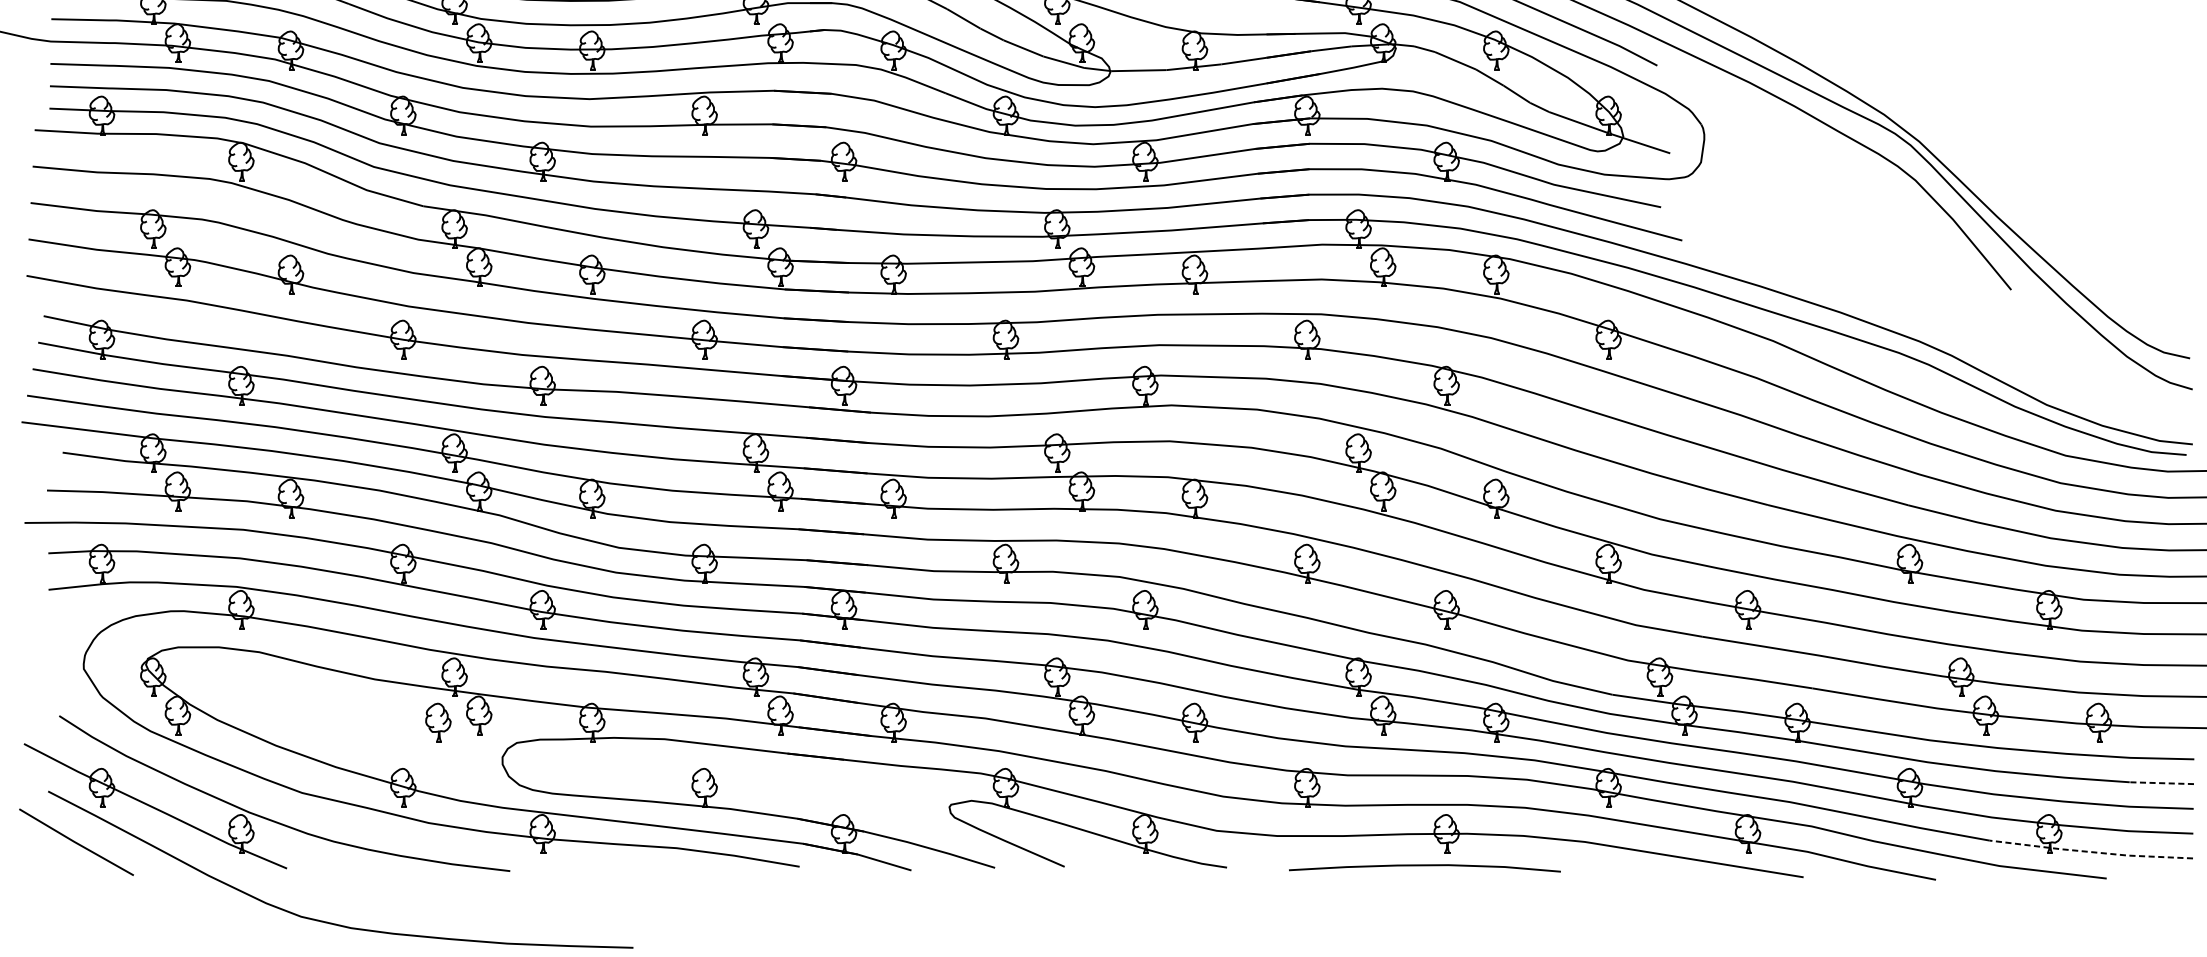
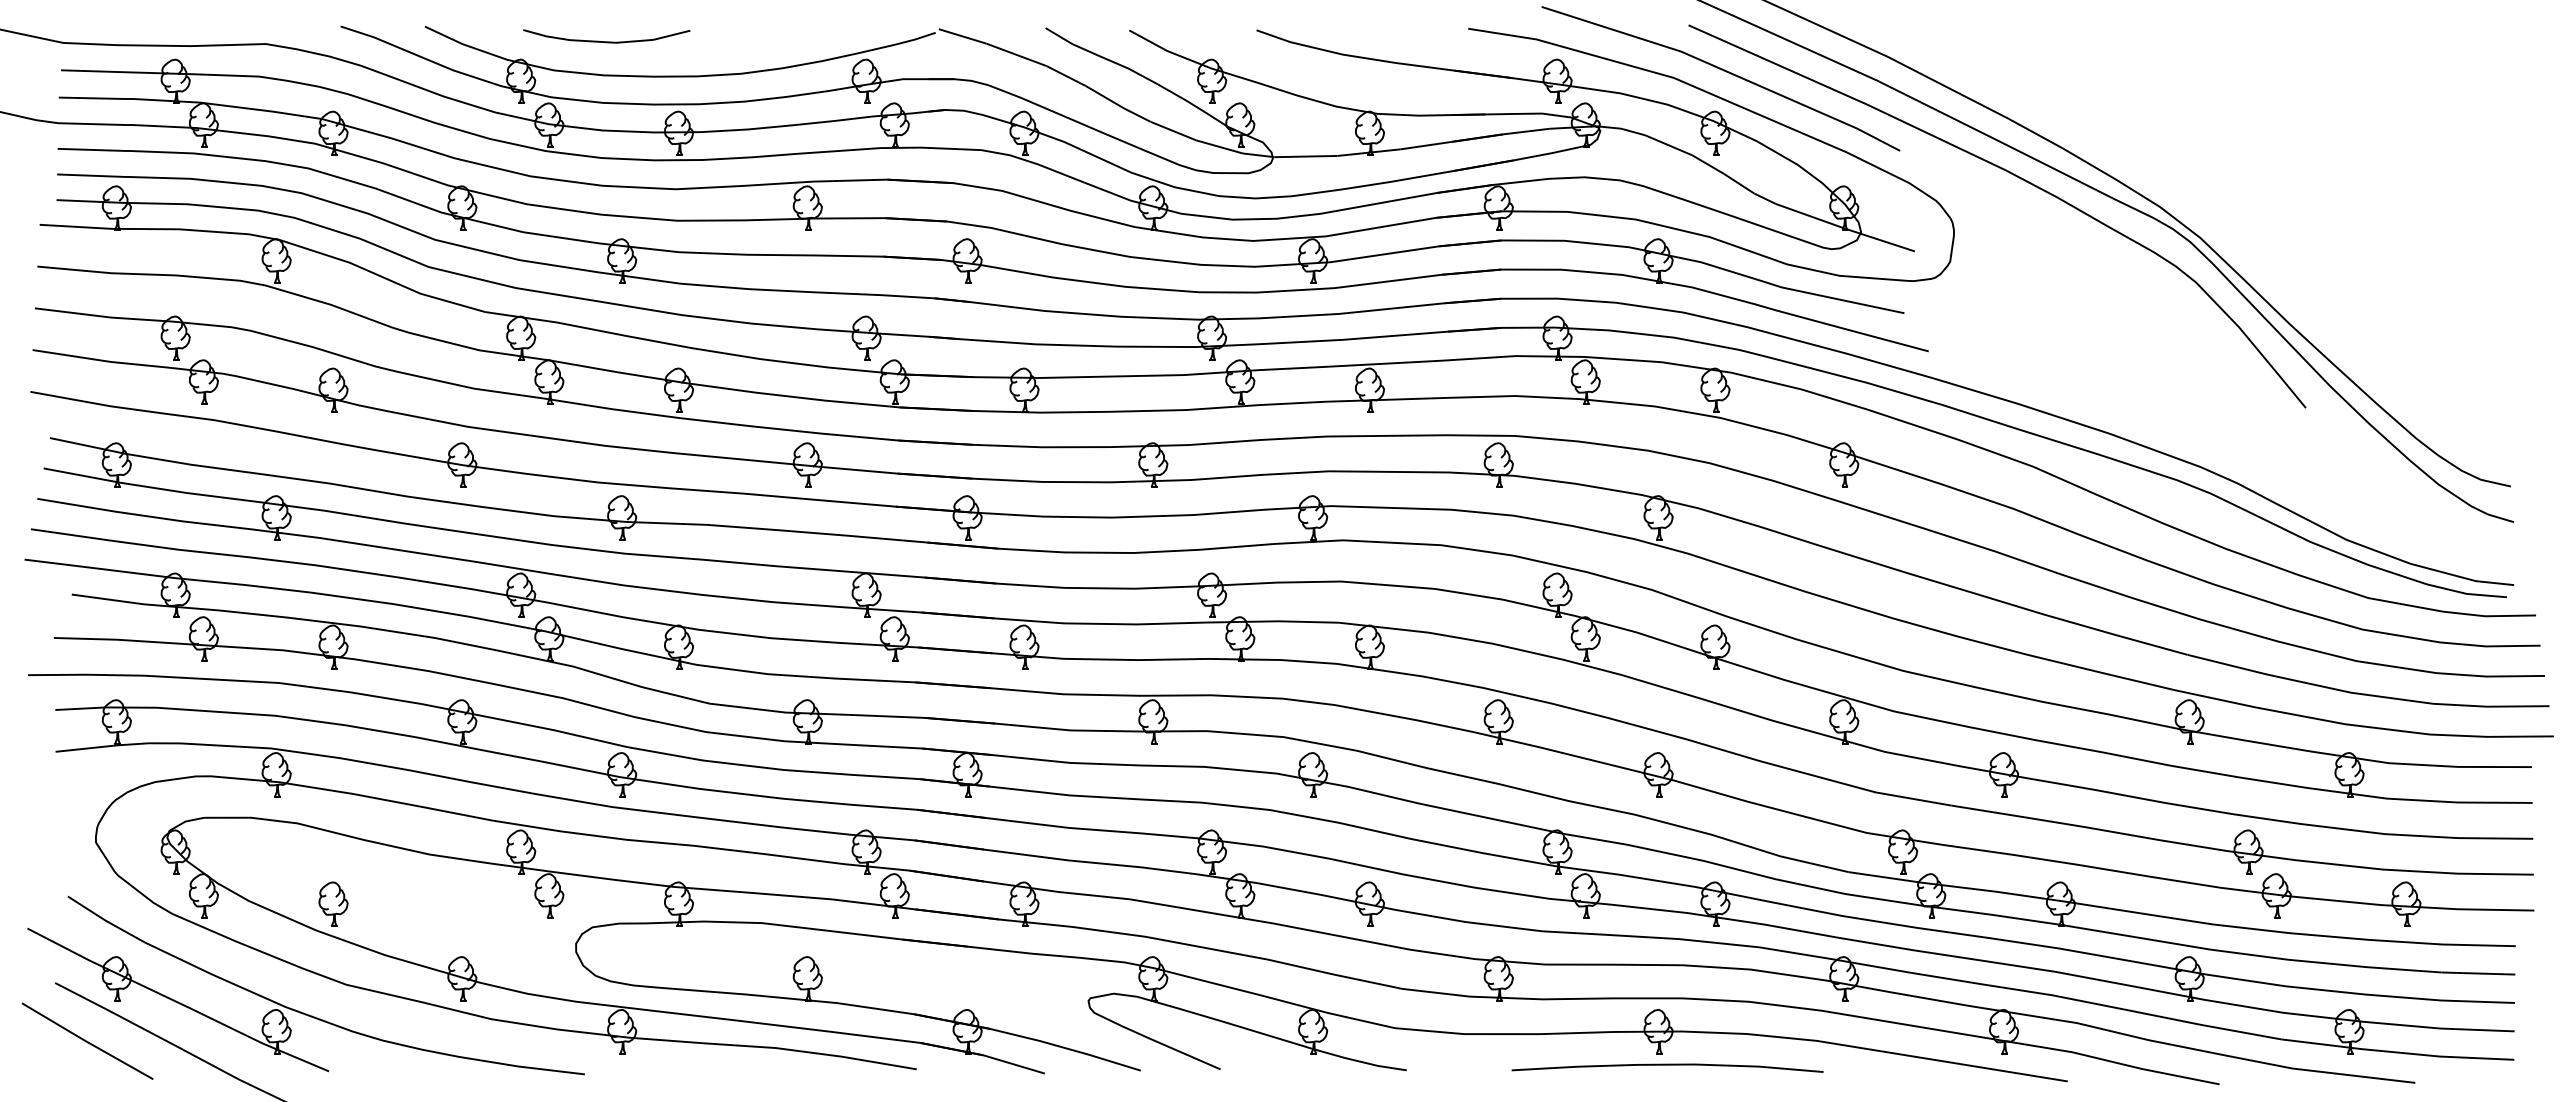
part: (438, 722) -> (333, 903), moved
line: (2161, 783) -> (2478, 973), dashed -> solid
line: (2091, 852) -> (2397, 1052), dashed -> solid
curve: (1424, 866) -> (1667, 1065), moved

